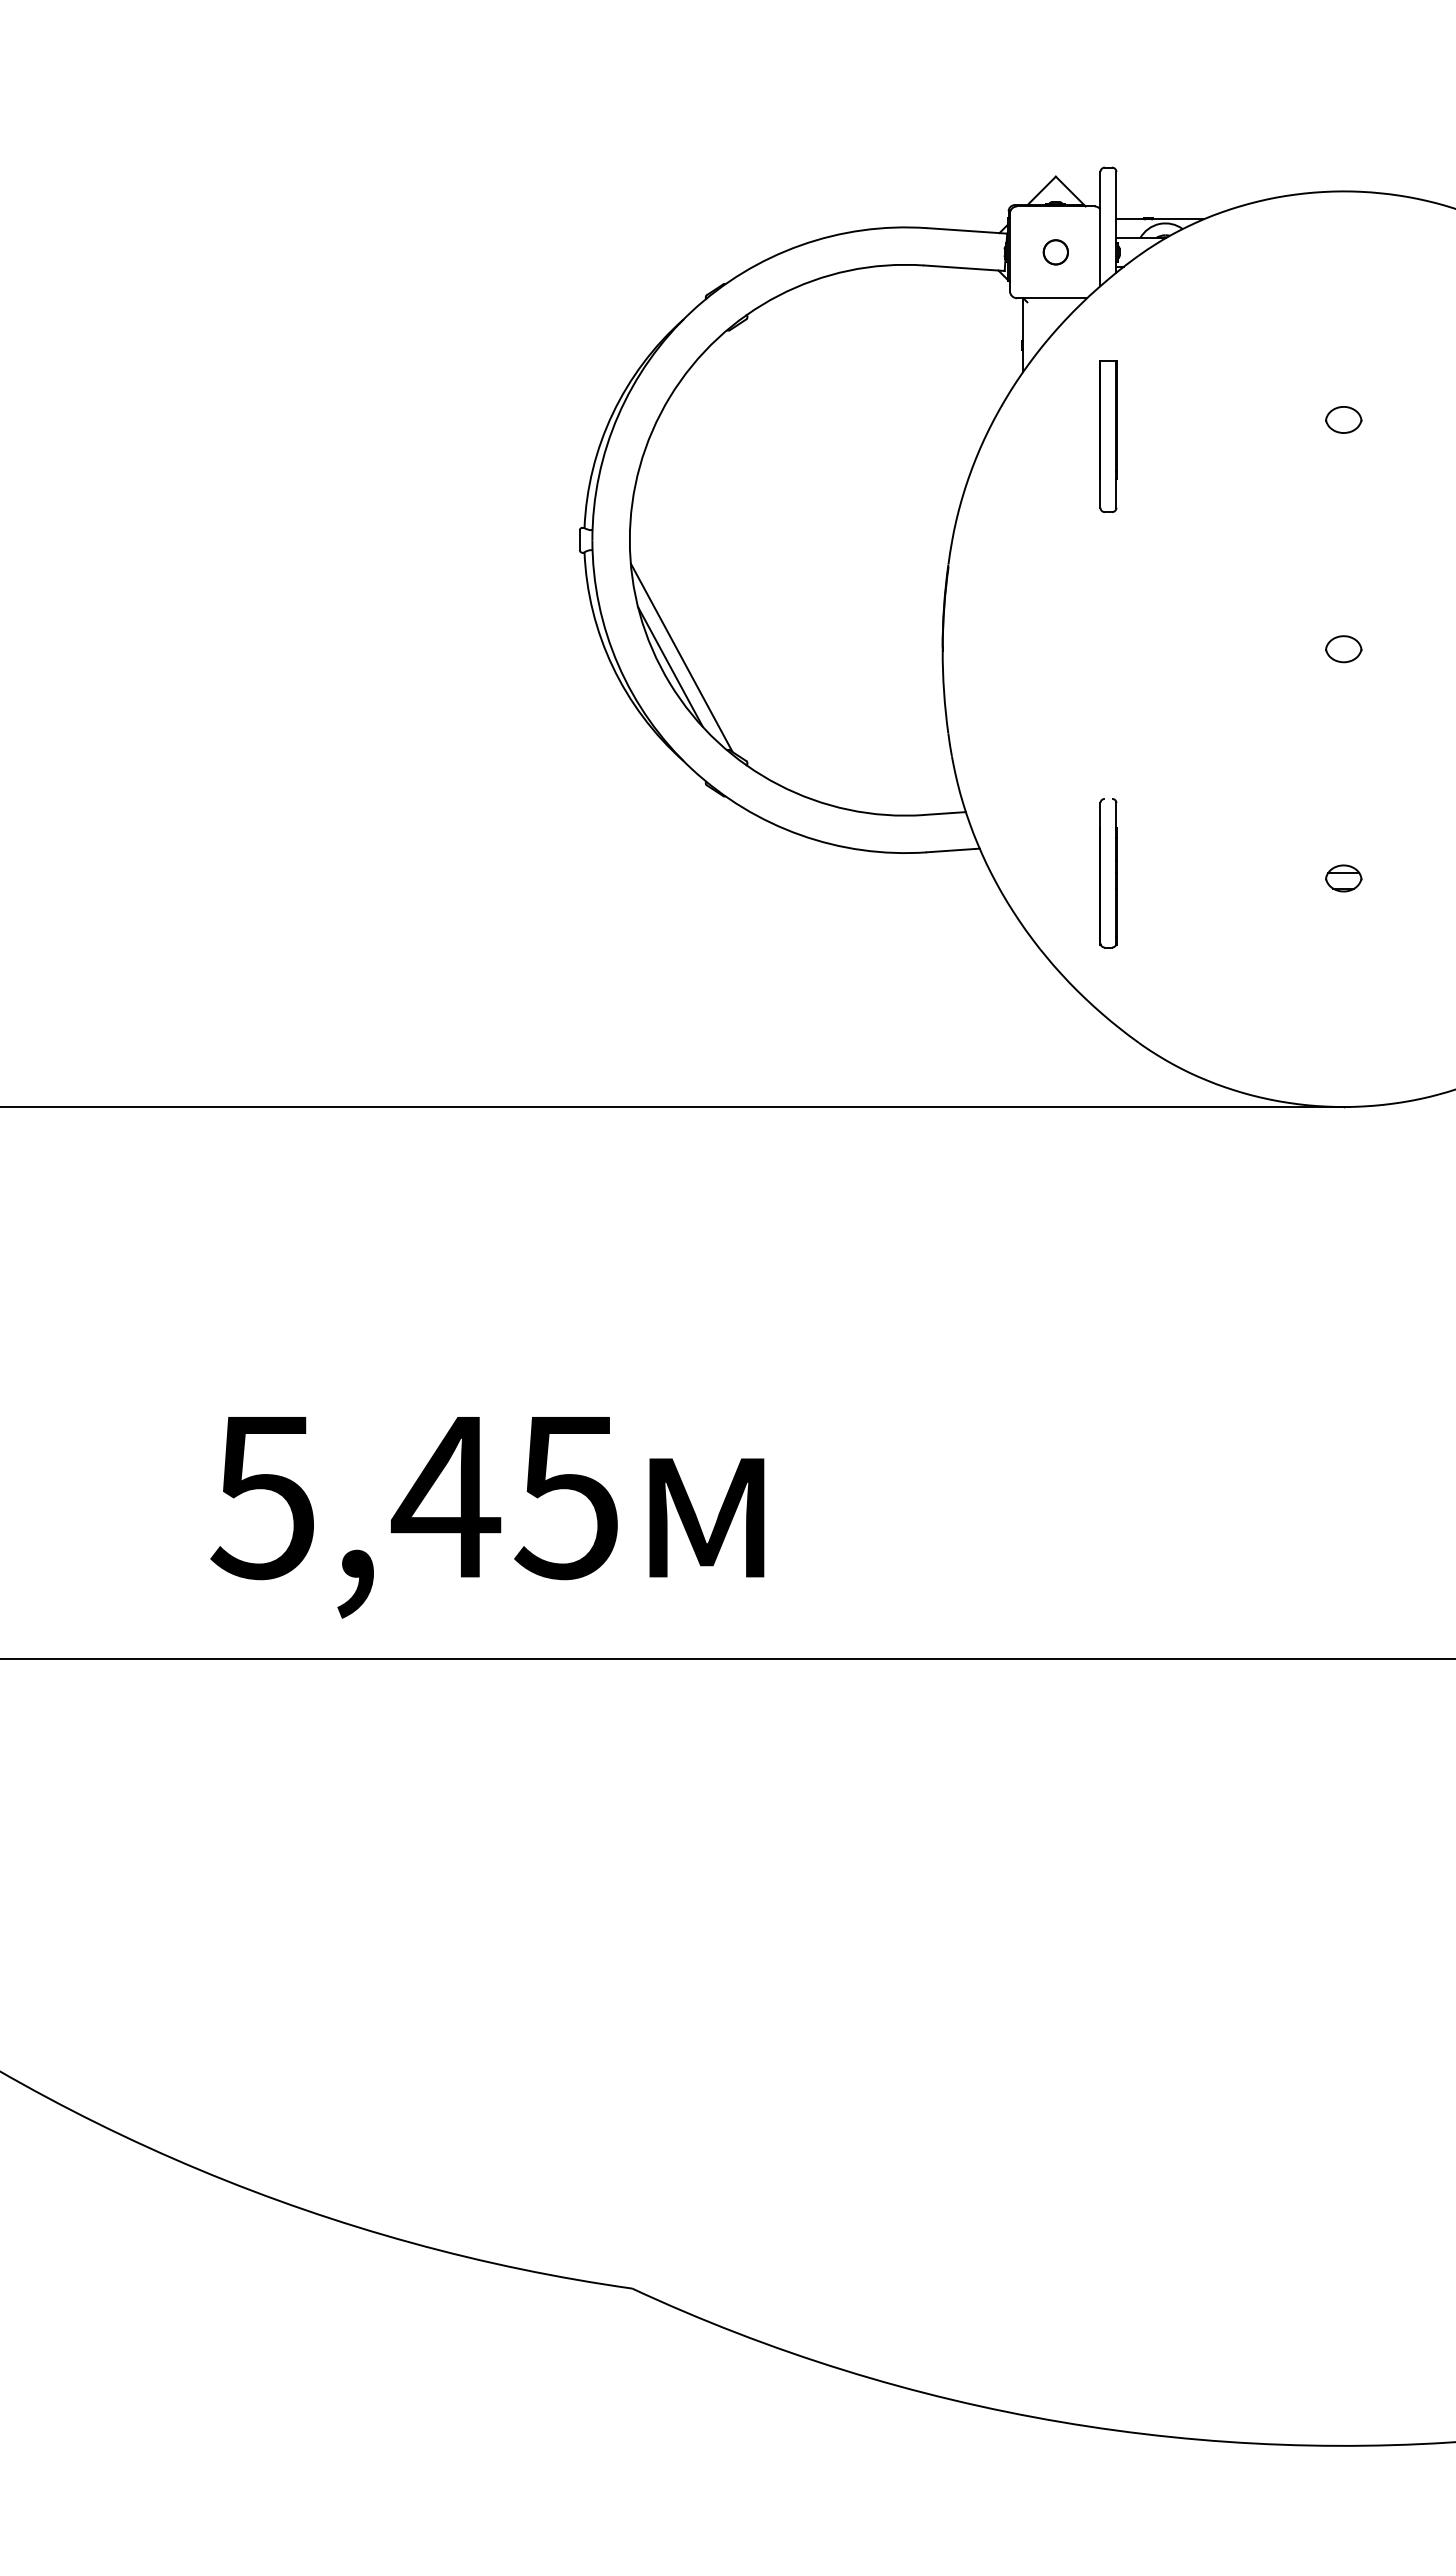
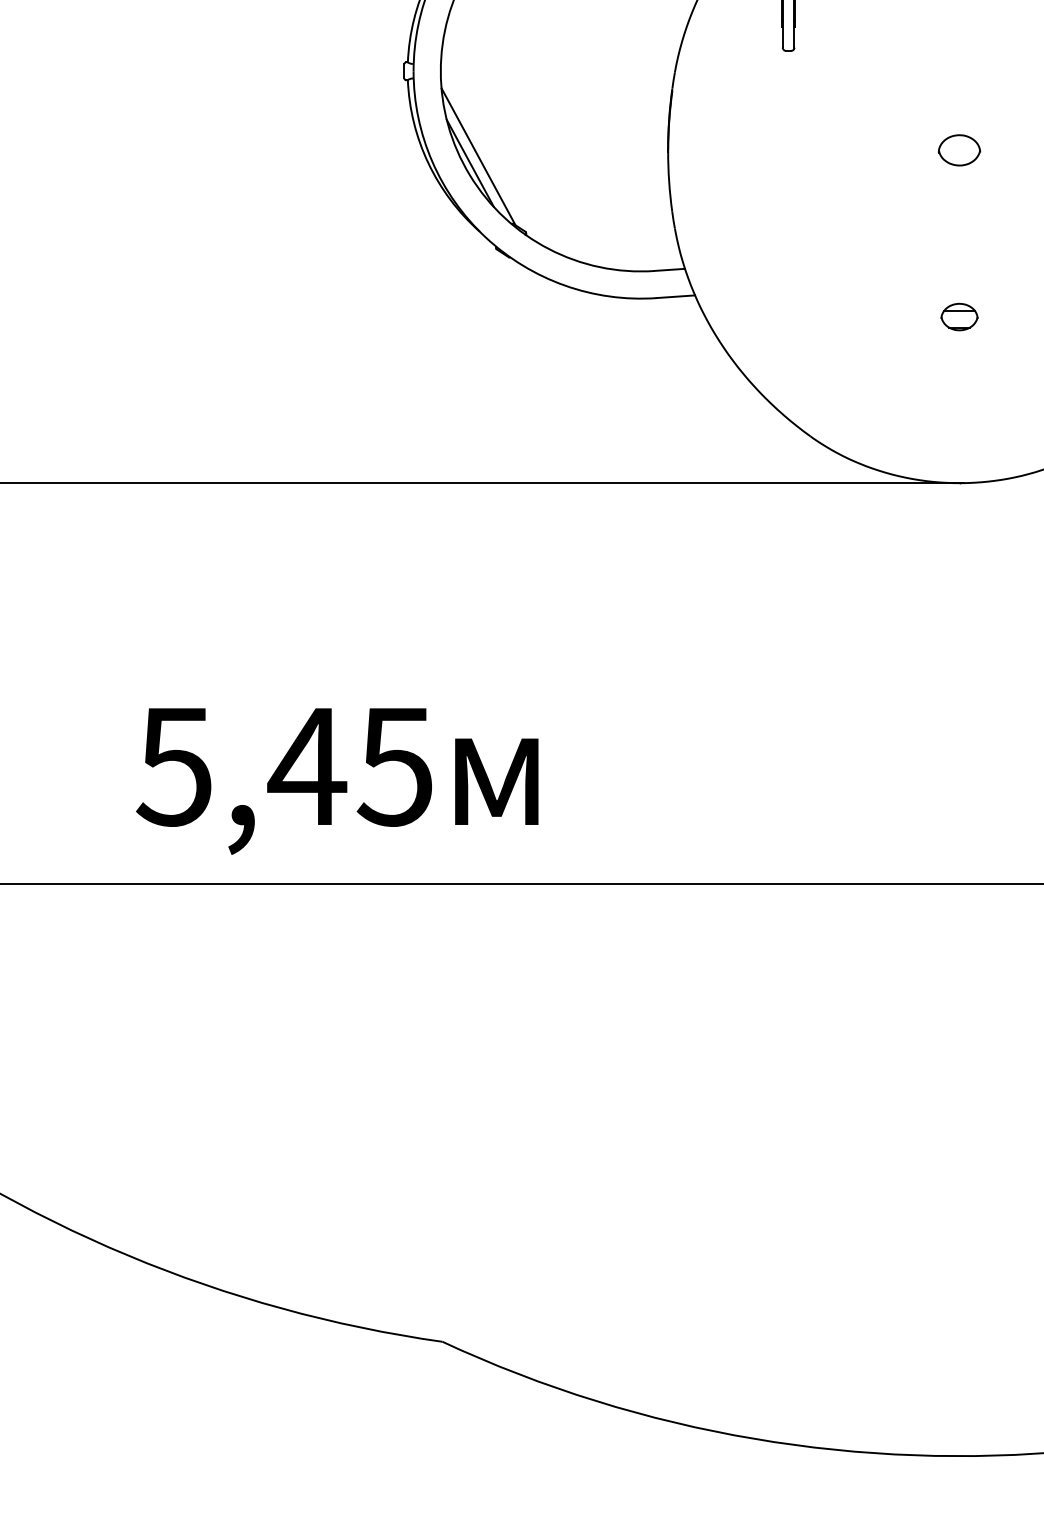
part: (1343, 649) -> (959, 150), size x1.6
part: (1115, 873) -> (793, 313), removed
part: (1343, 878) -> (959, 317), size x1.4

